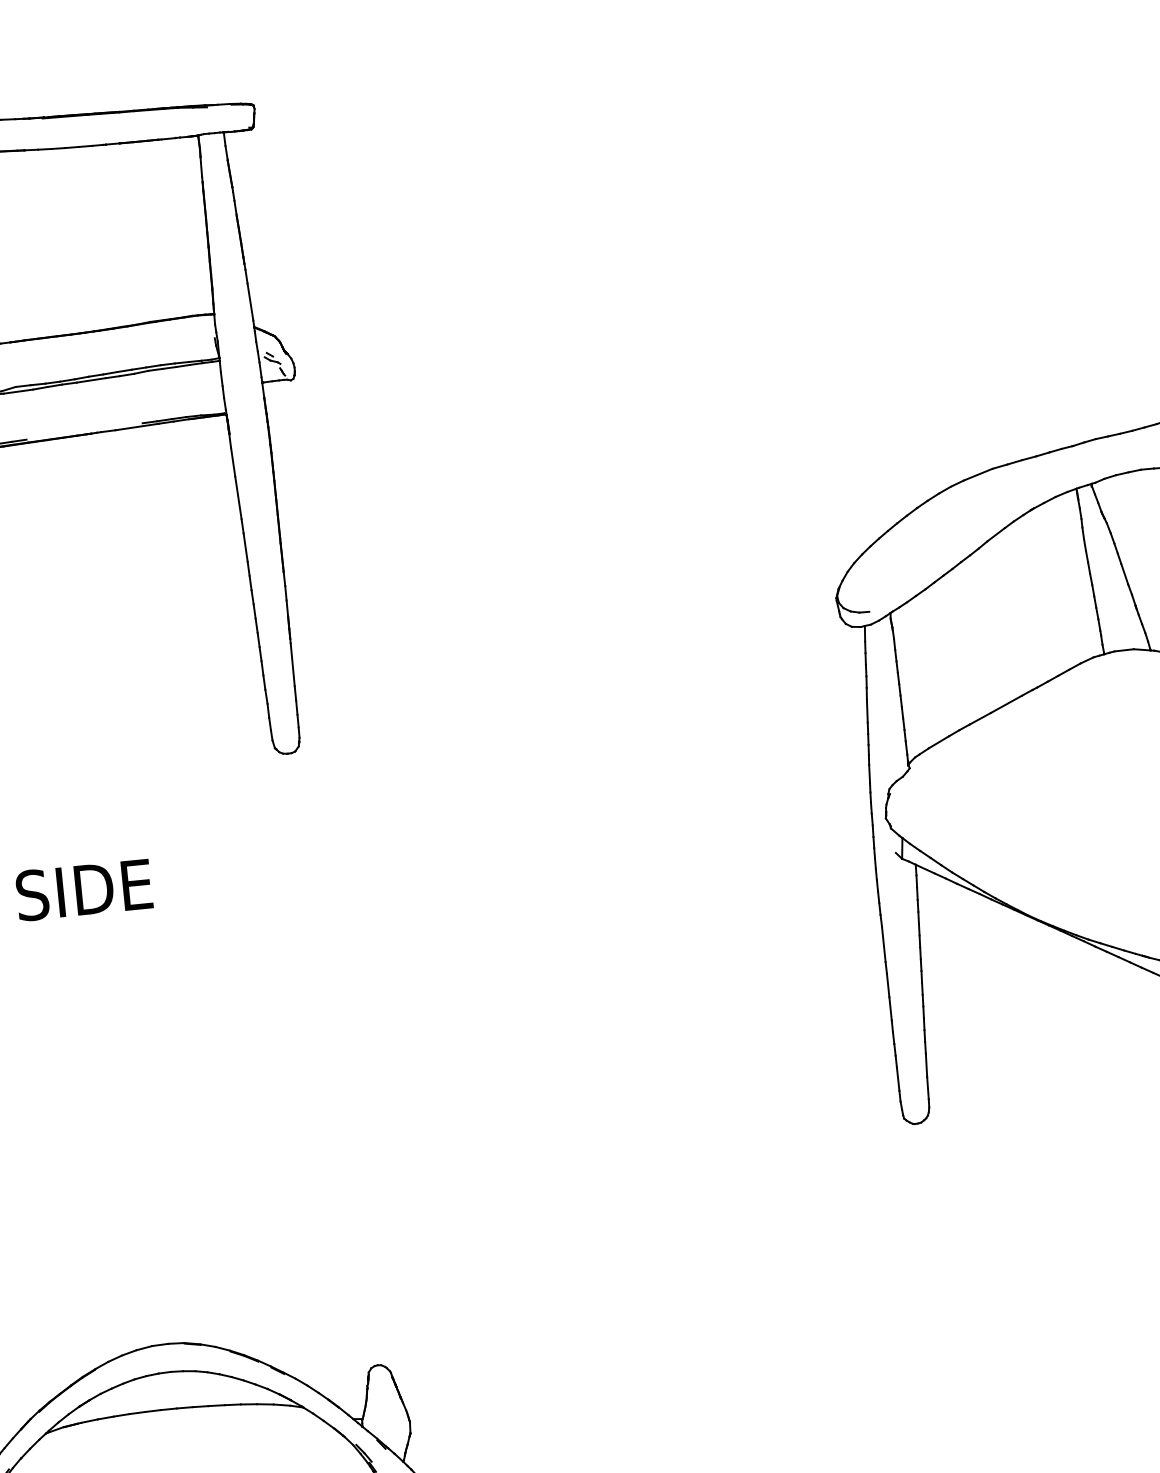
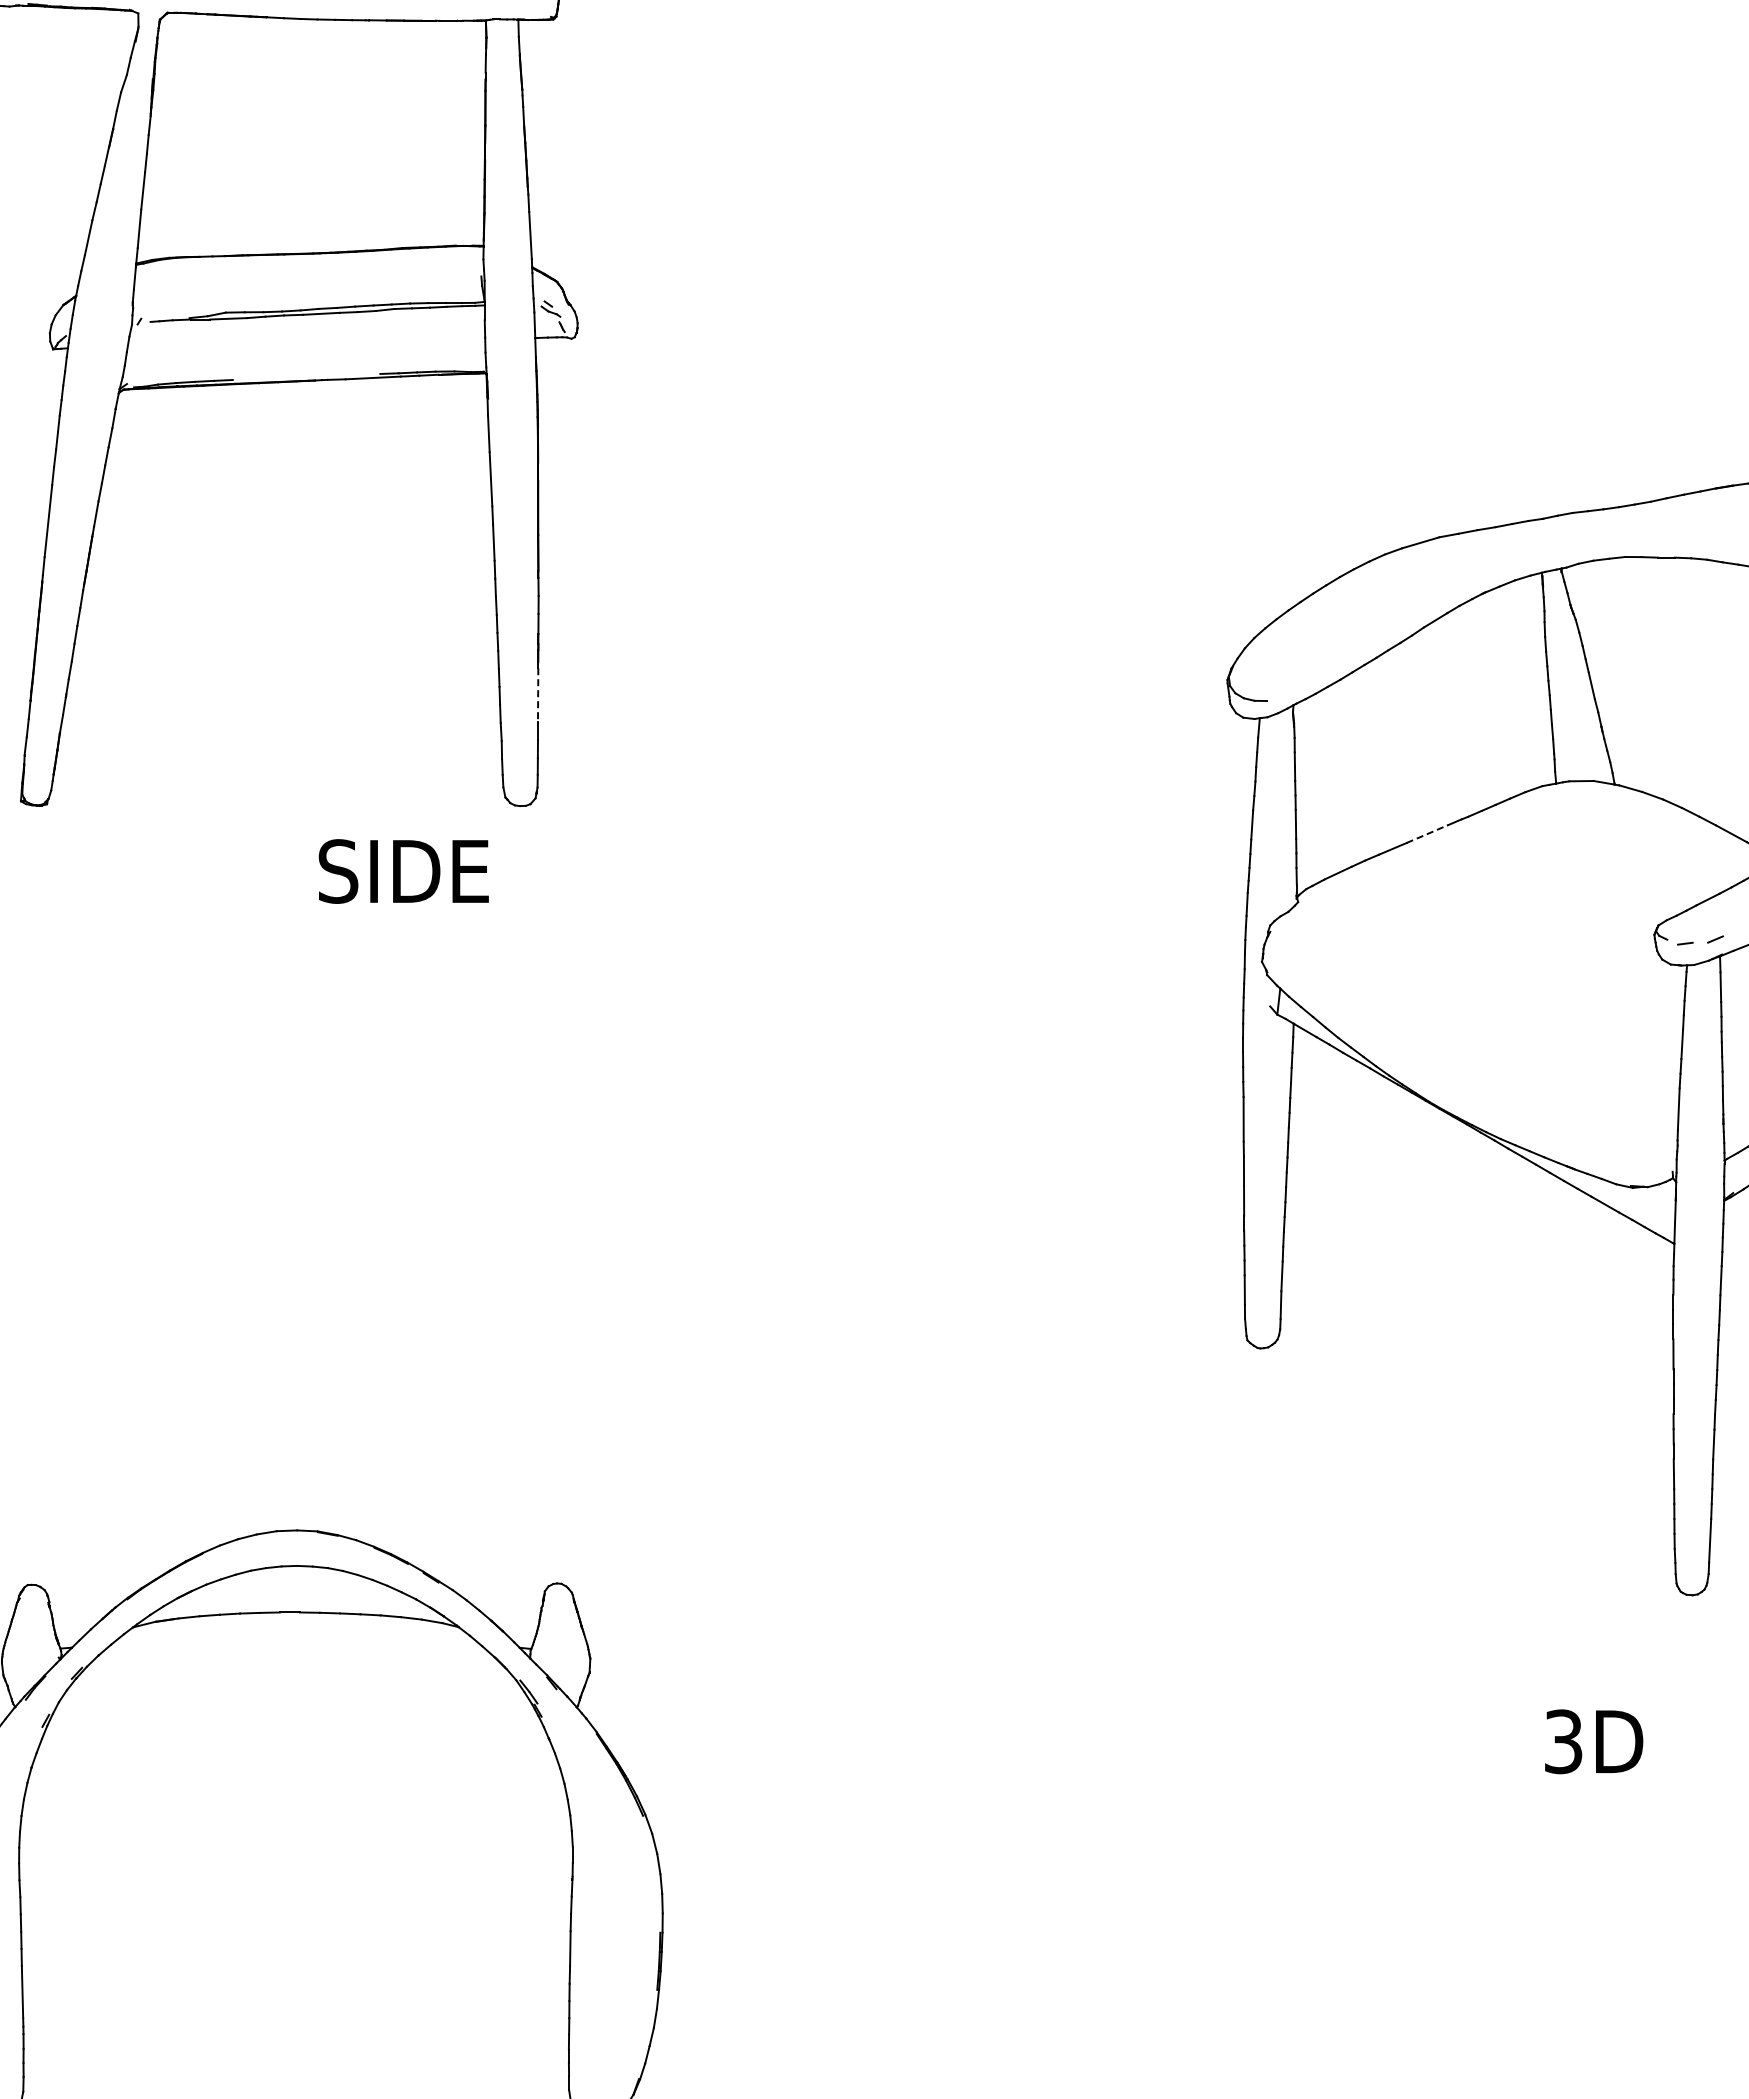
line: (293, 664) -> (538, 695), solid -> dashed
line: (1006, 703) -> (1427, 833), solid -> dashed
text: (84, 890) -> (403, 871), moved

